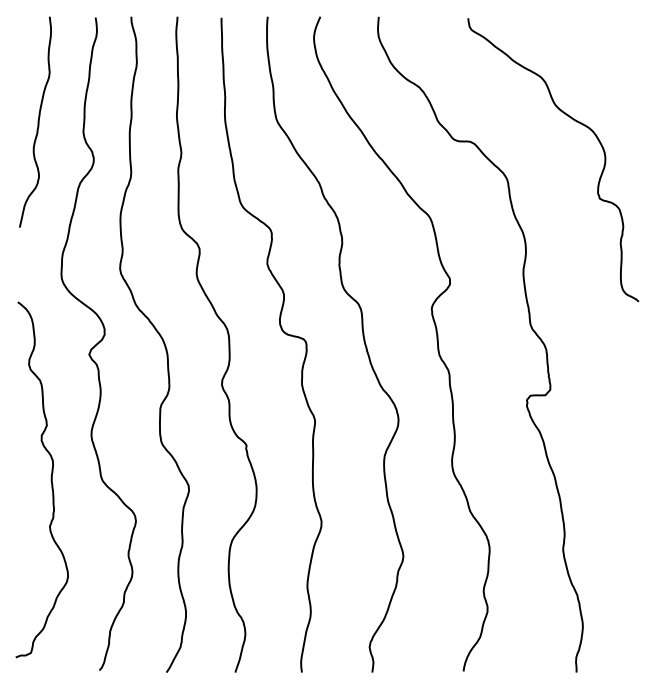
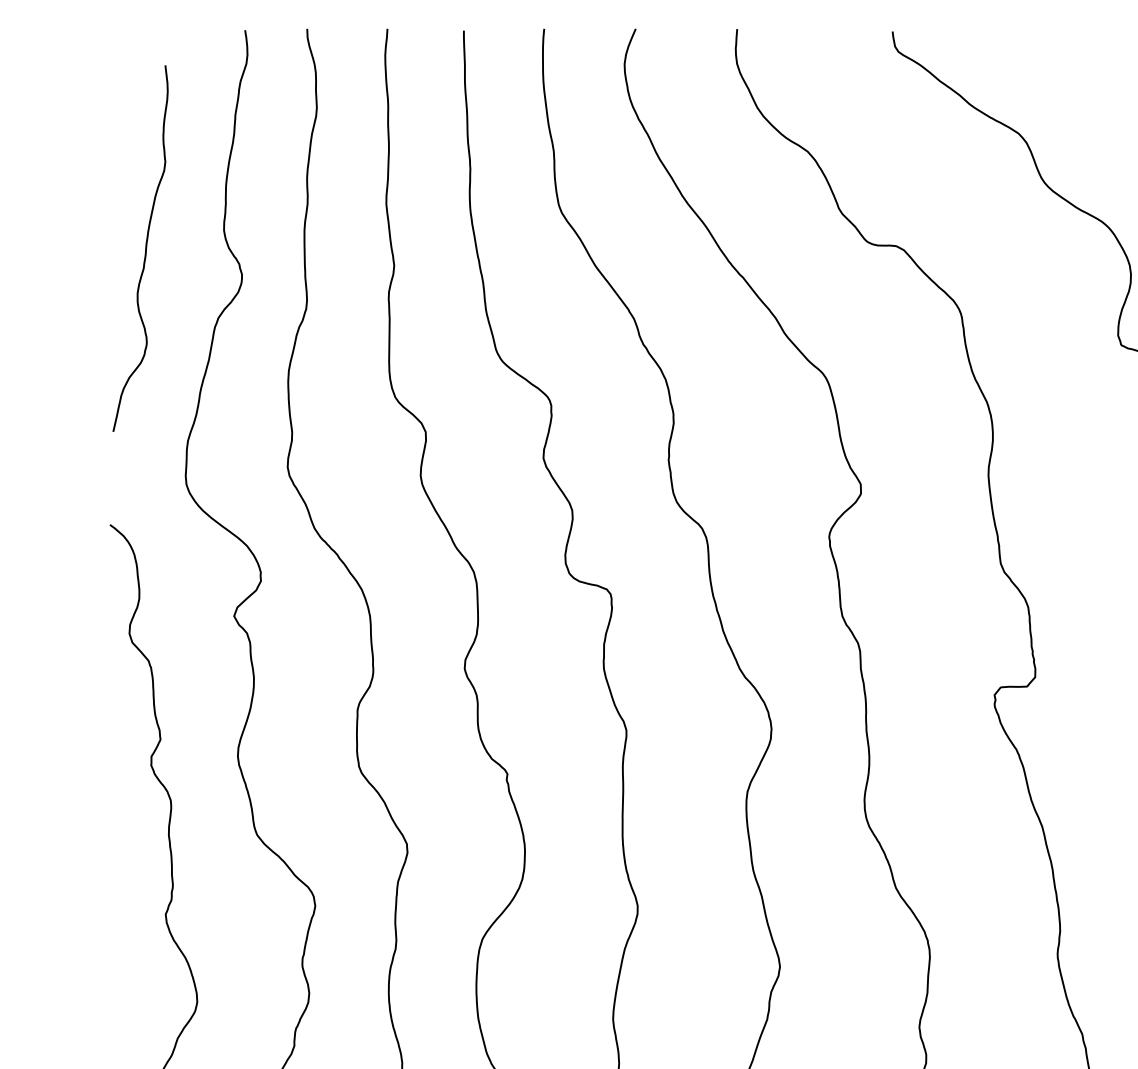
curve: (37, 121) -> (144, 247), moved

